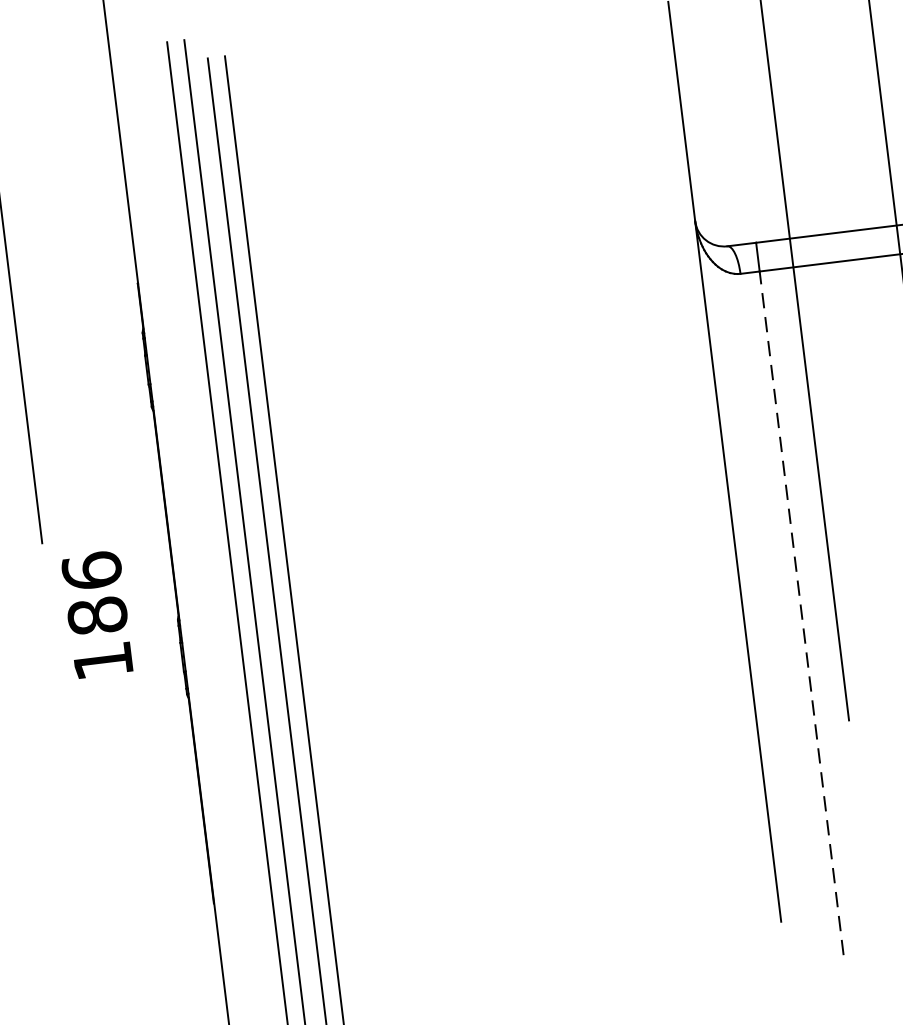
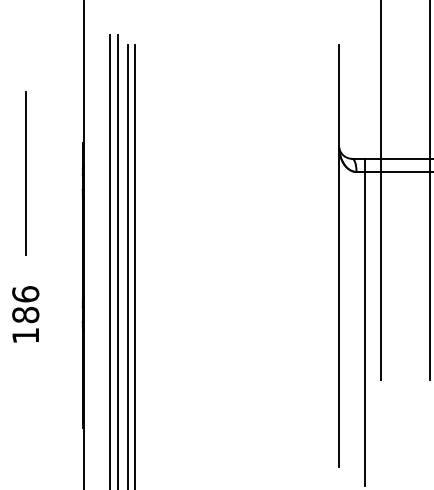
line: (801, 612) -> (365, 328), dashed -> solid
text: (96, 614) -> (25, 314), moved

